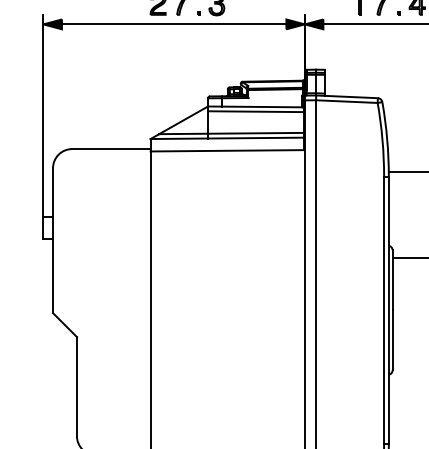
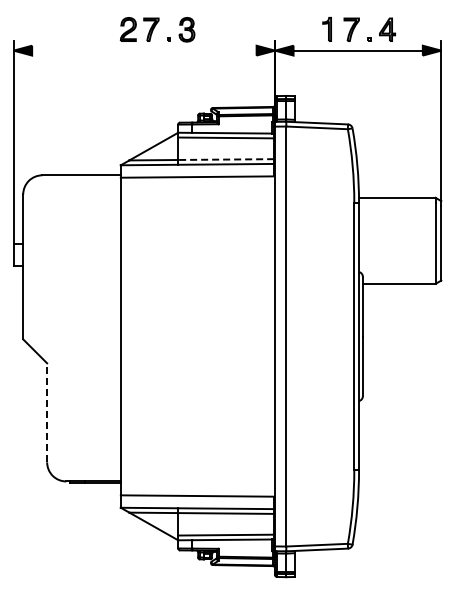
line: (174, 24) -> (144, 50), removed
line: (256, 133) -> (226, 159), solid -> dashed
line: (77, 386) -> (47, 412), solid -> dashed

